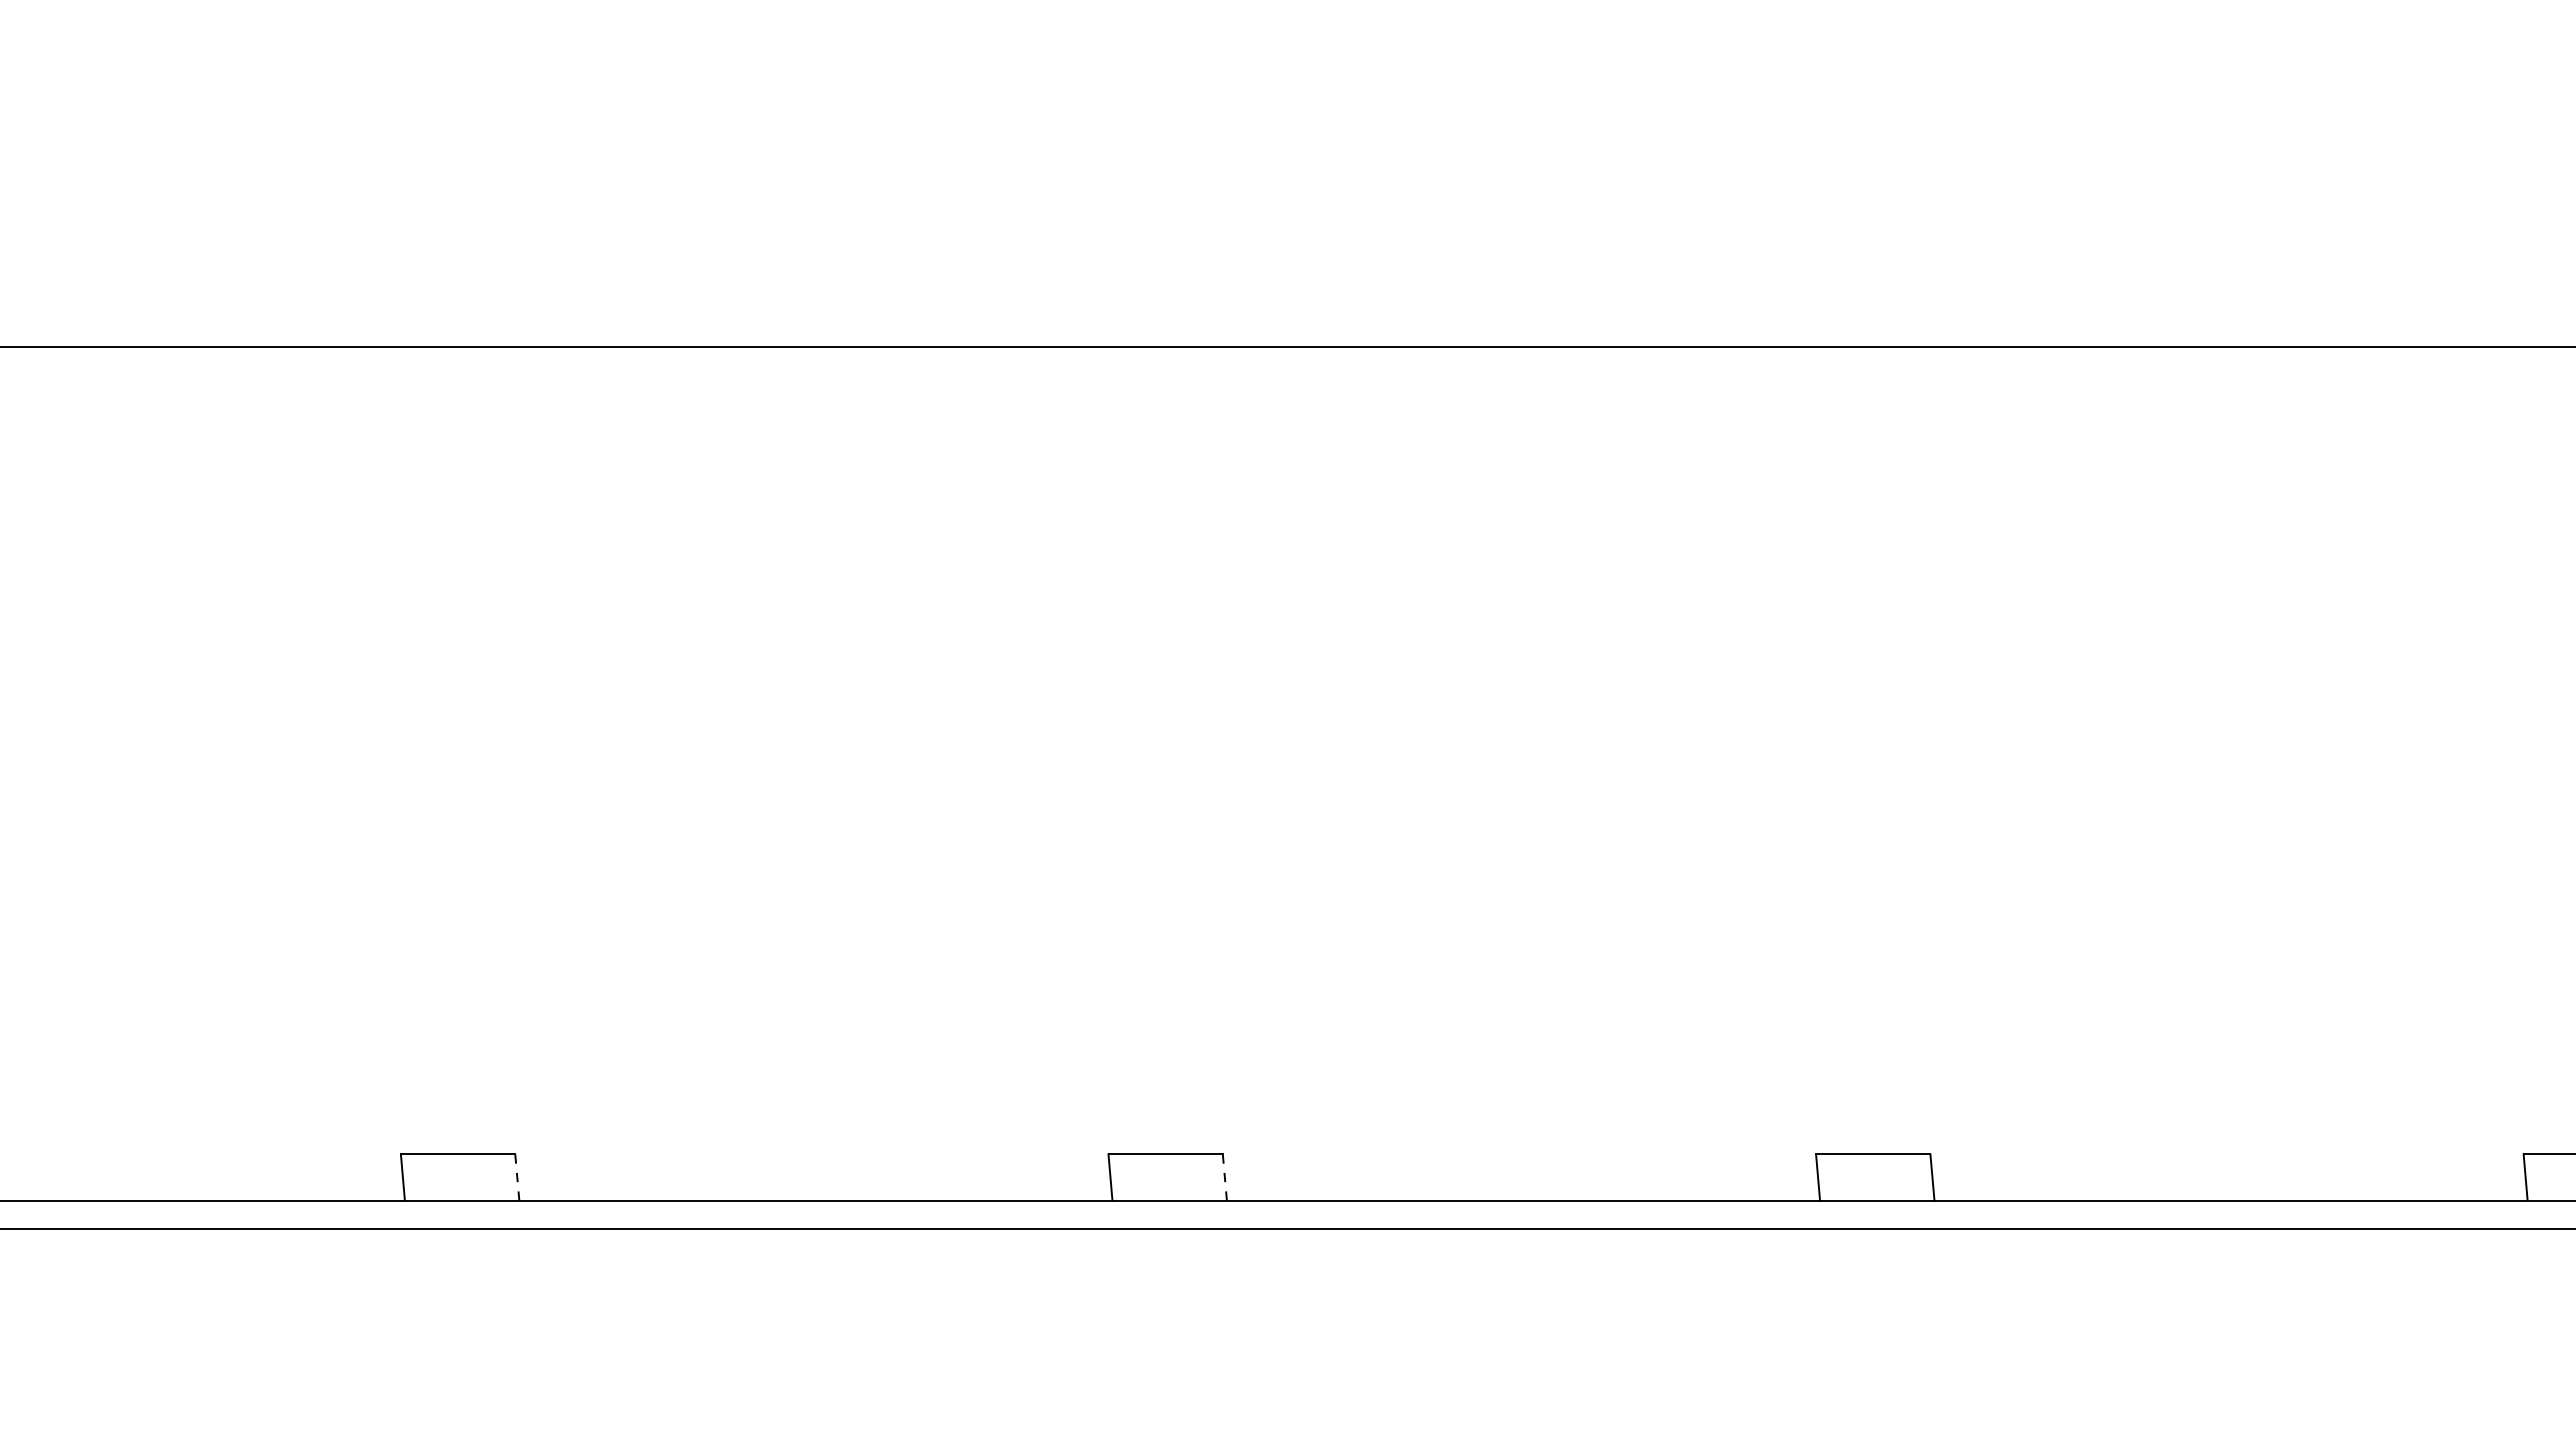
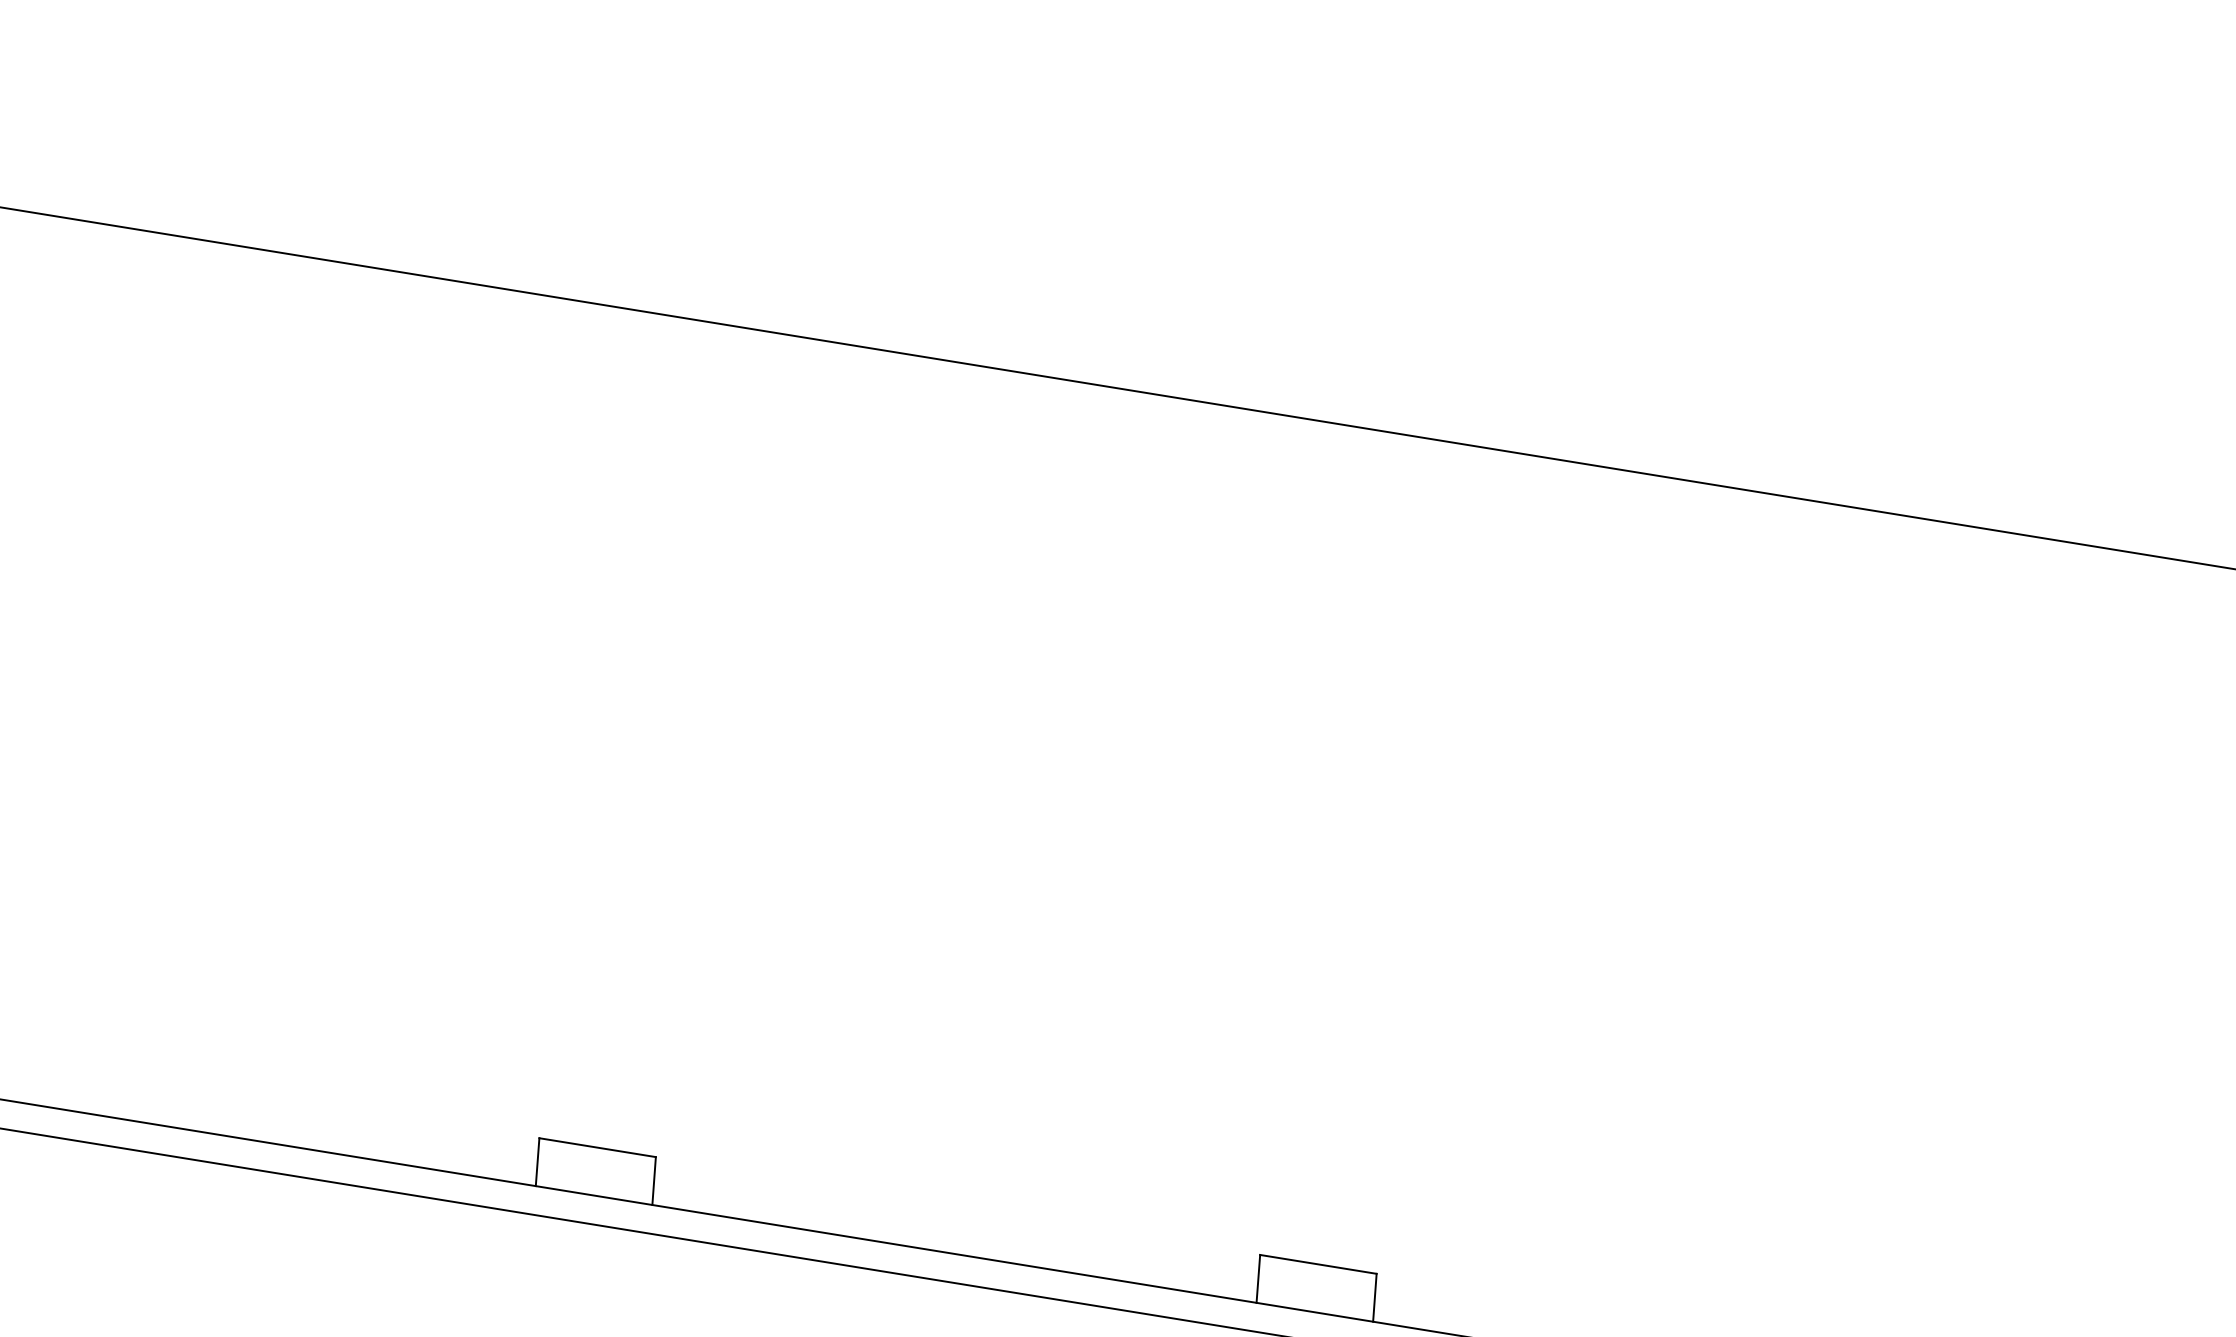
line: (517, 1178) -> (654, 1181), dashed -> solid
line: (1224, 1178) -> (1374, 1298), dashed -> solid

